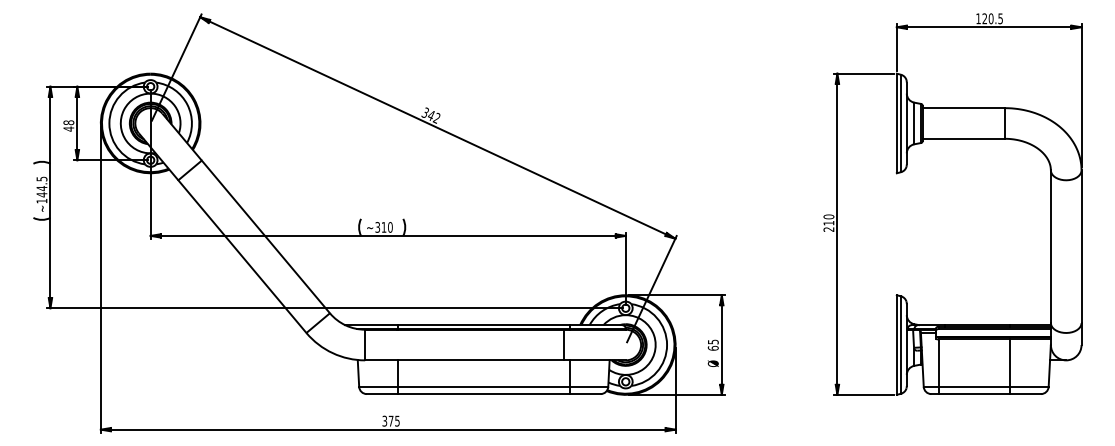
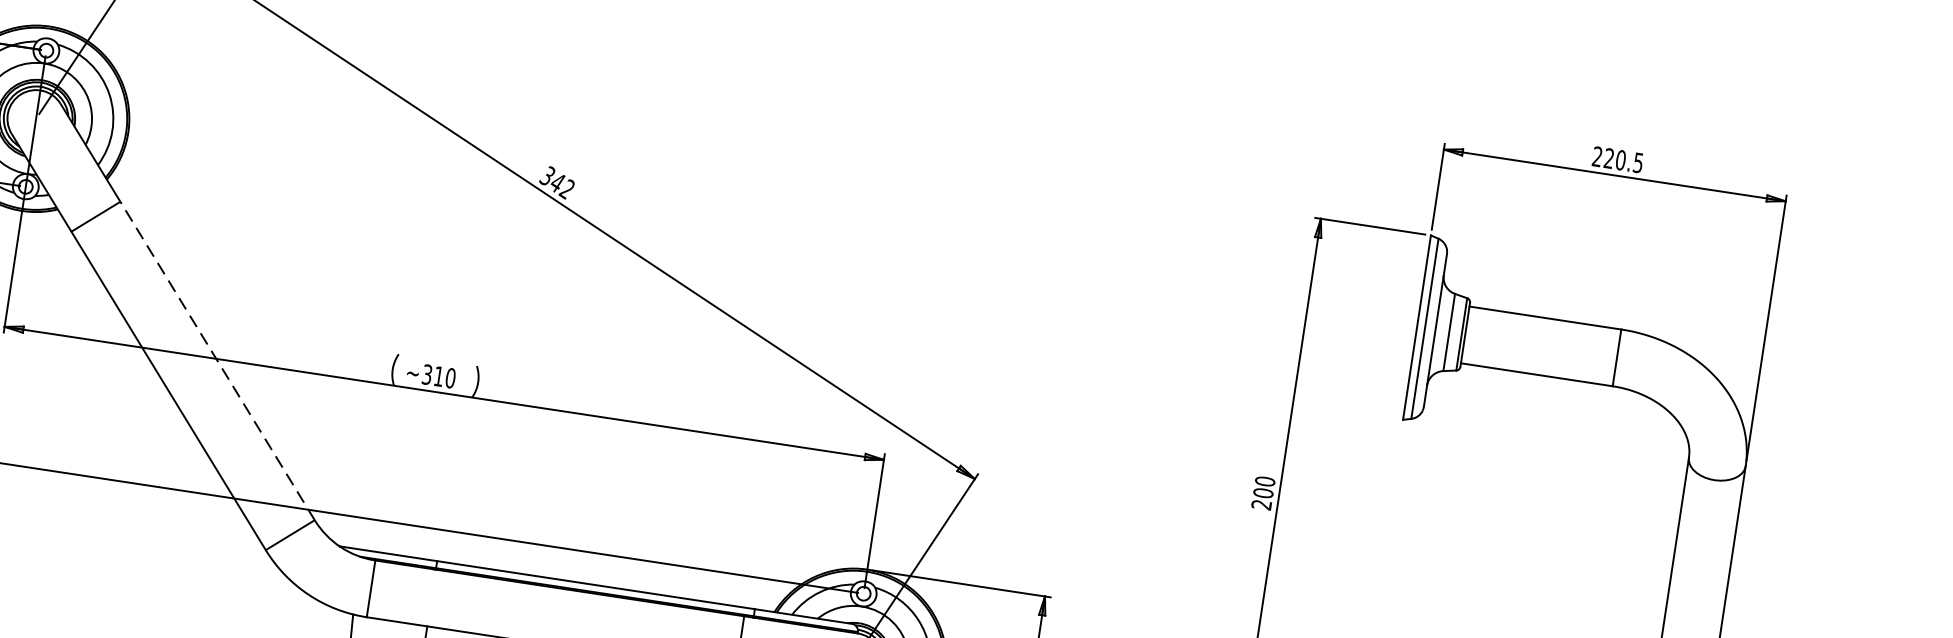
text: (978, 18) -> (1597, 156), 120.5 -> 220.5
text: (828, 222) -> (1262, 491), 210 -> 200
line: (265, 236) -> (216, 360), solid -> dashed

